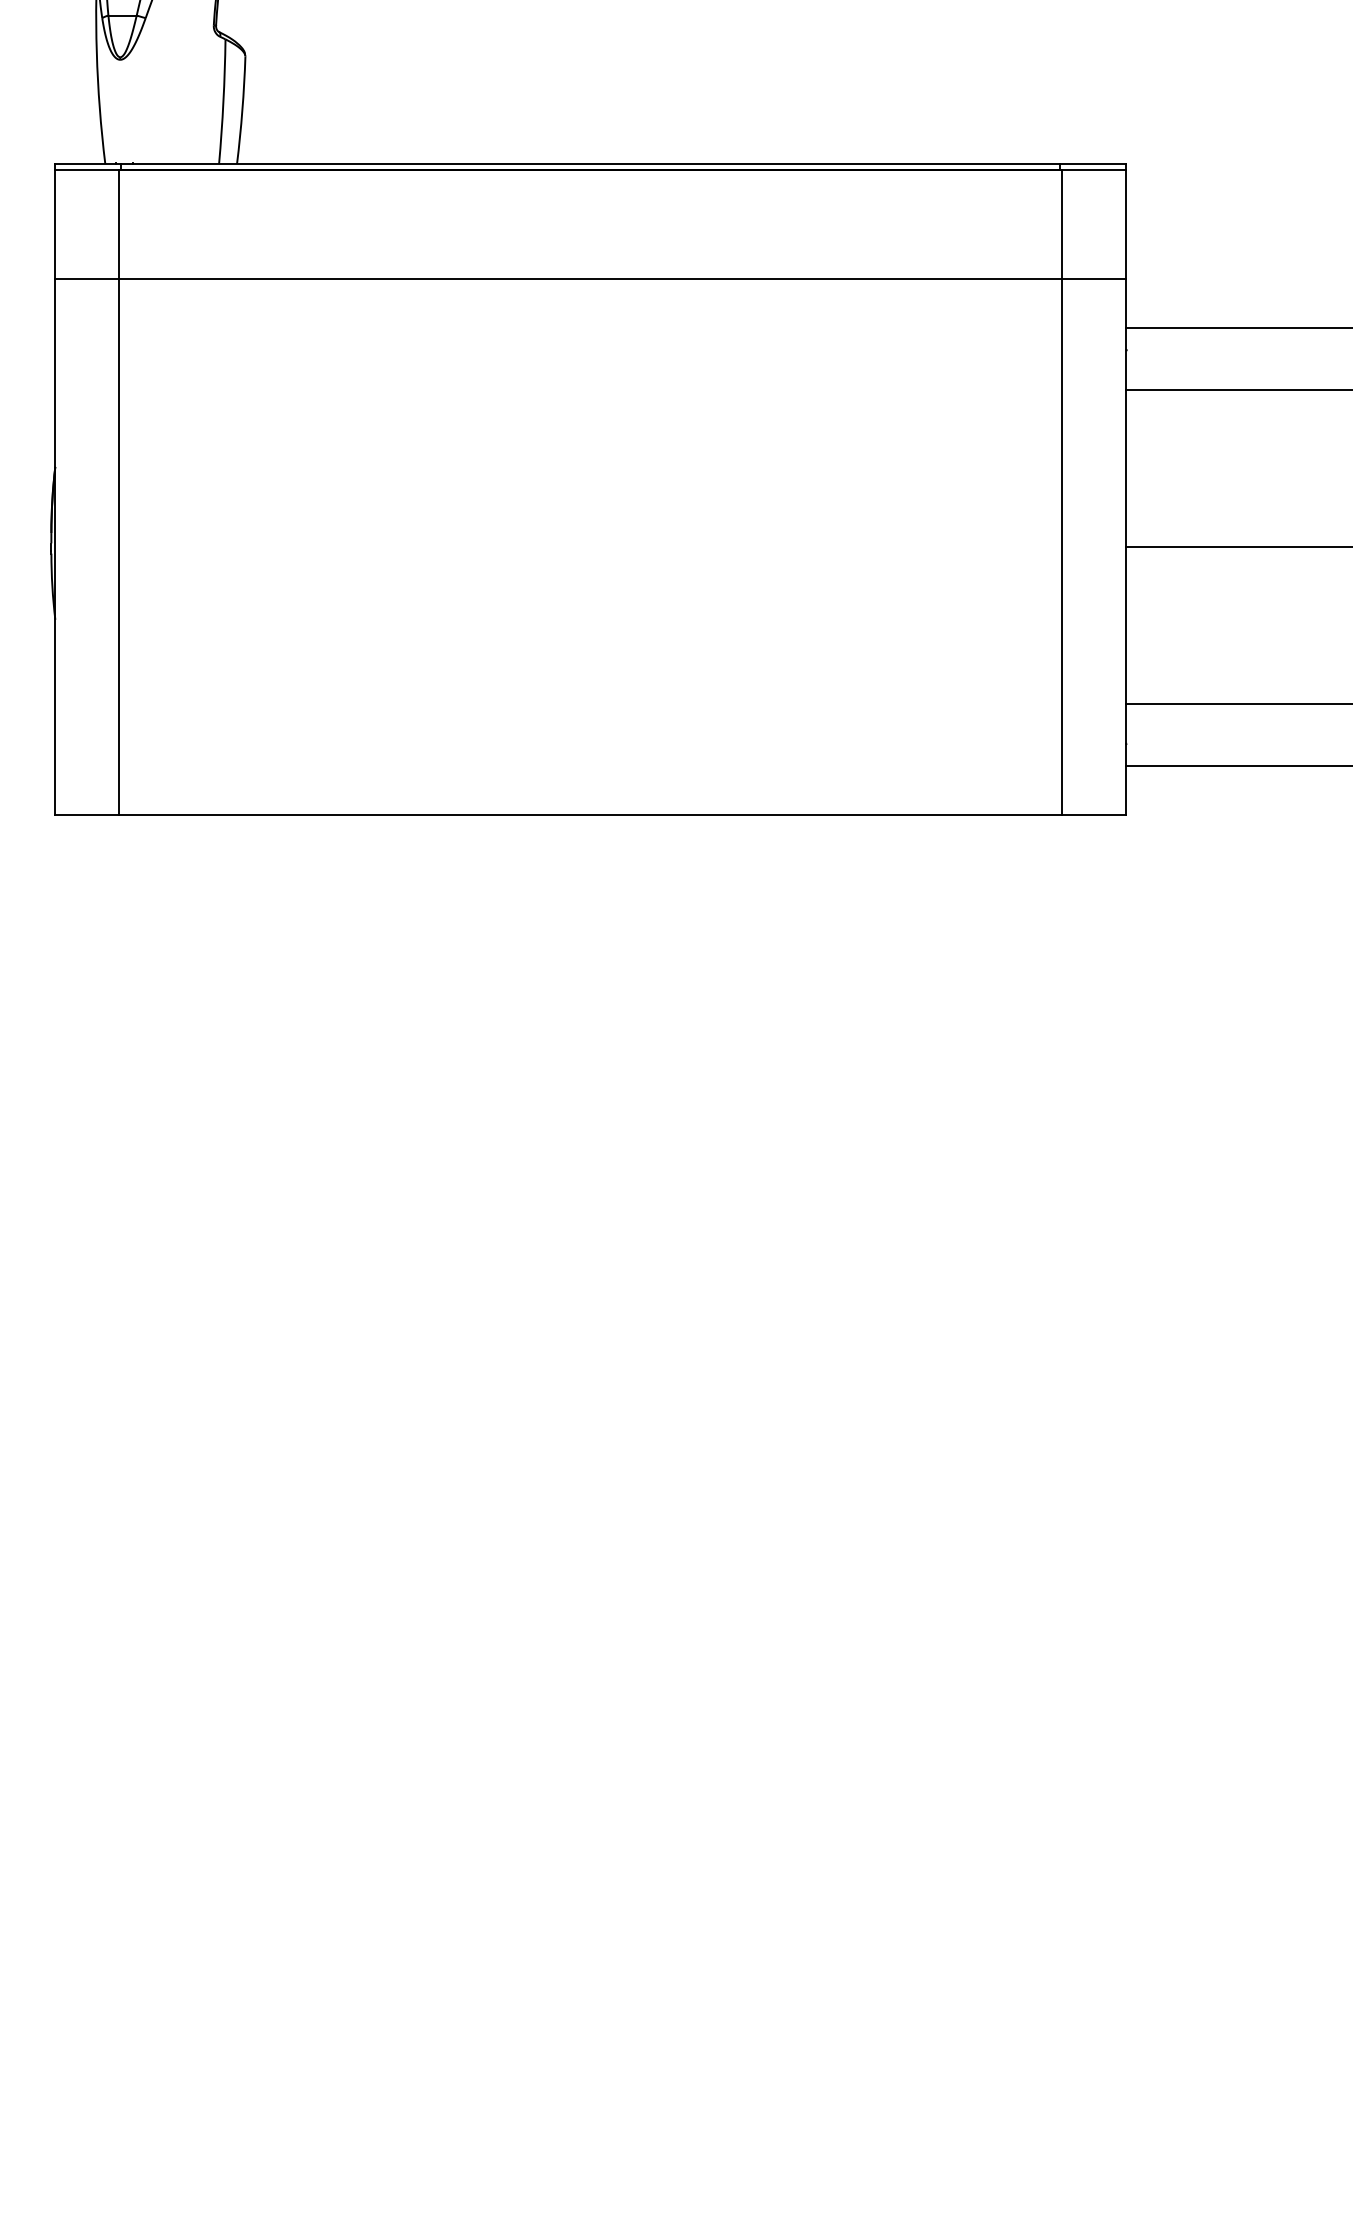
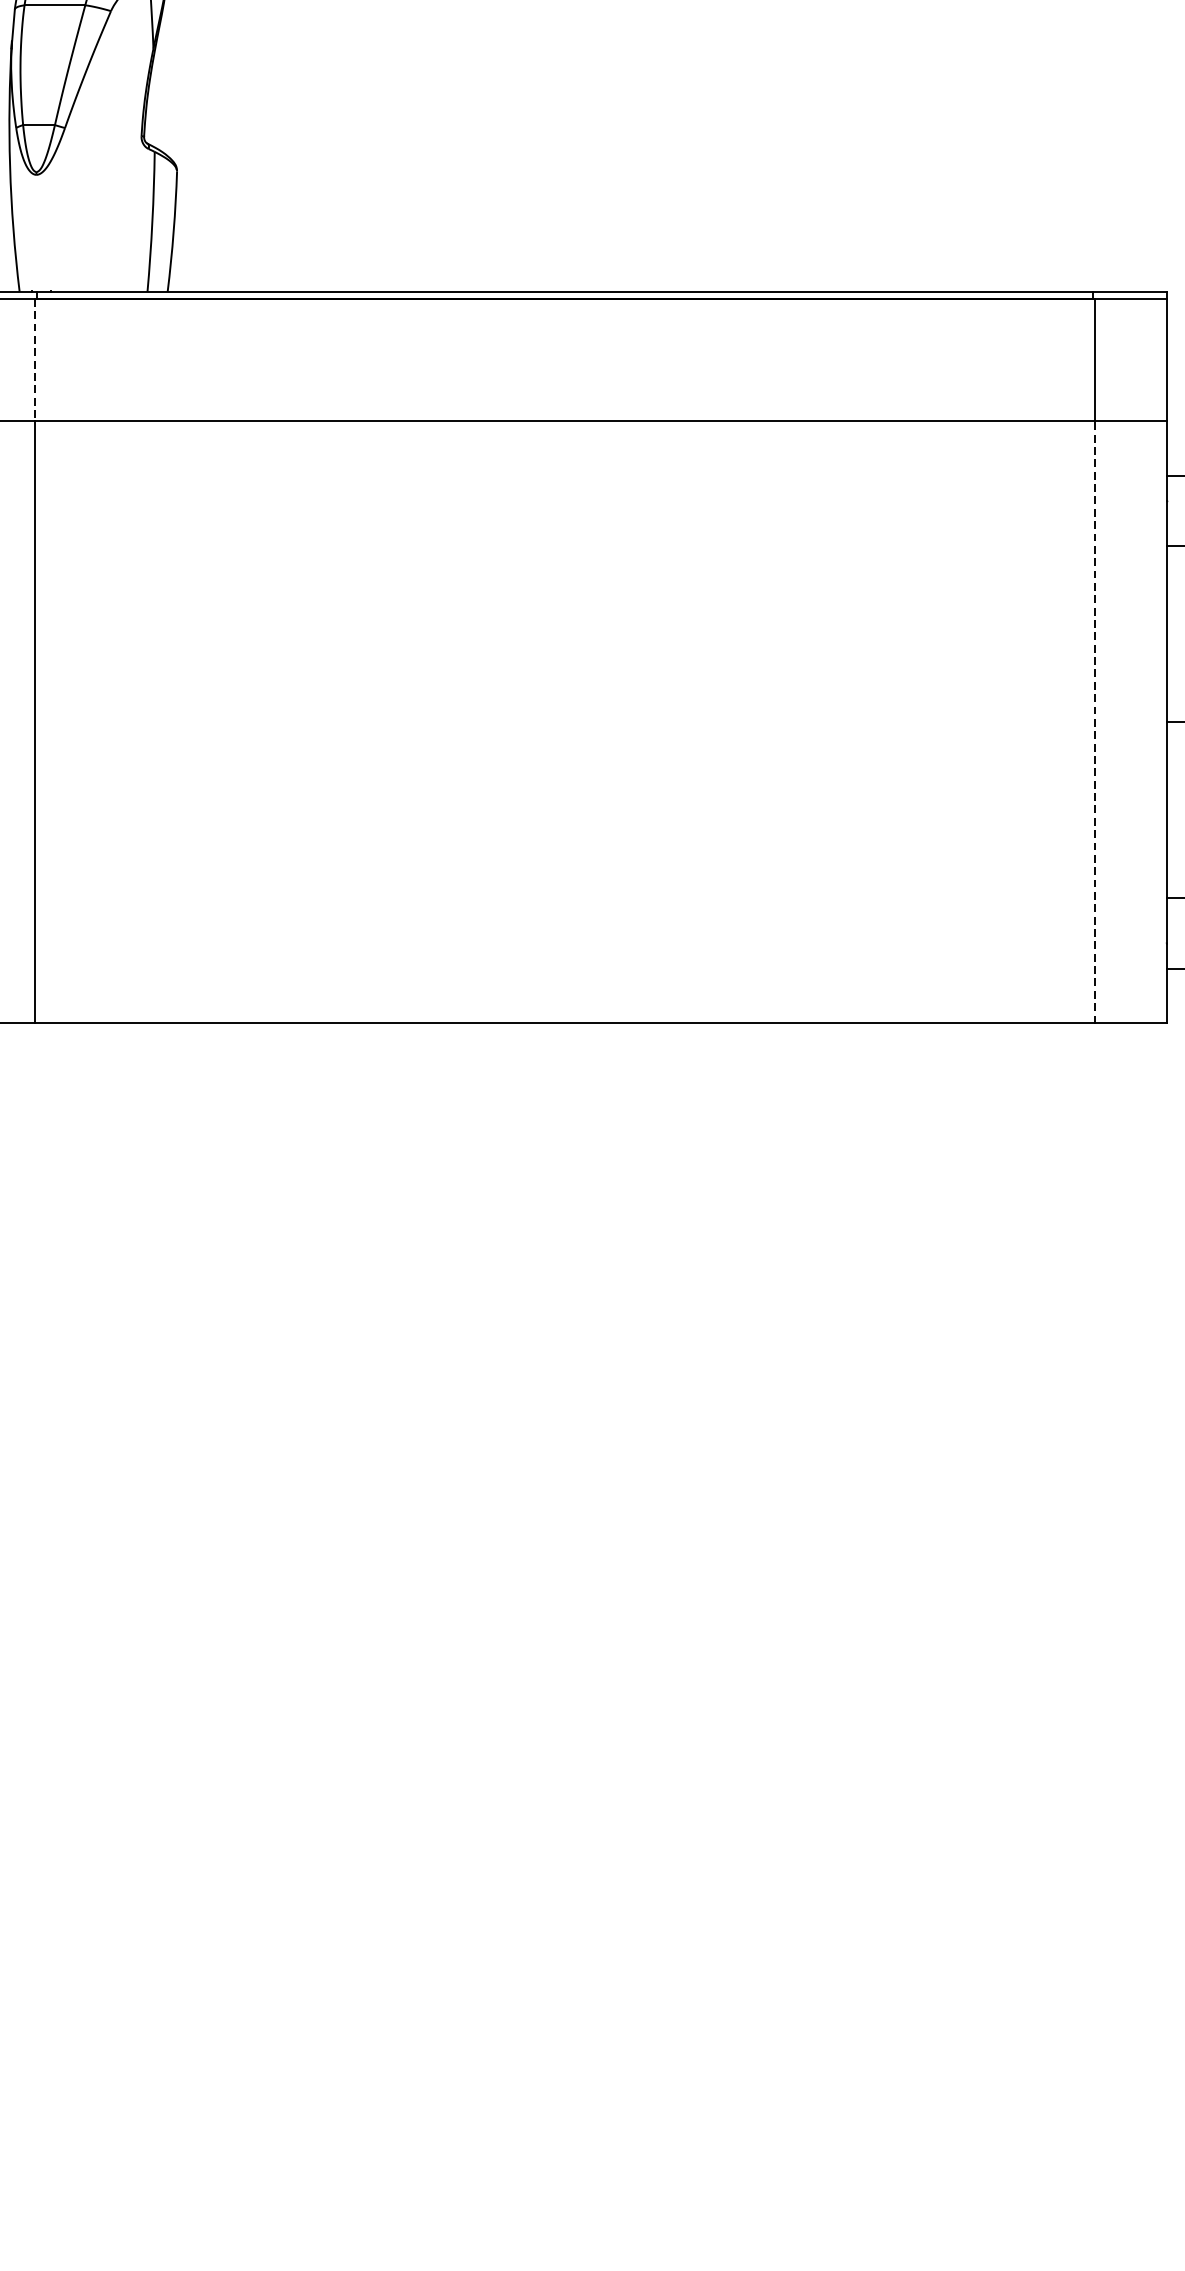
line: (119, 225) -> (35, 361), solid -> dashed
line: (1062, 547) -> (1095, 722), solid -> dashed

